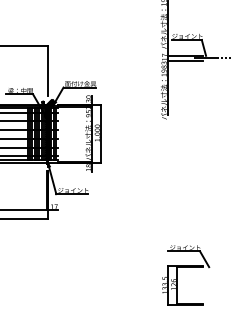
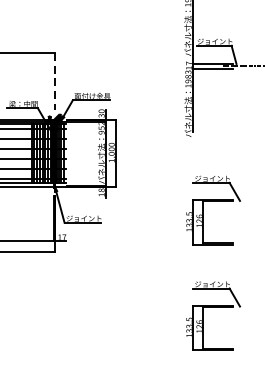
line: (47, 71) -> (54, 81), solid -> dashed
part: (186, 175) -> (214, 201), added

